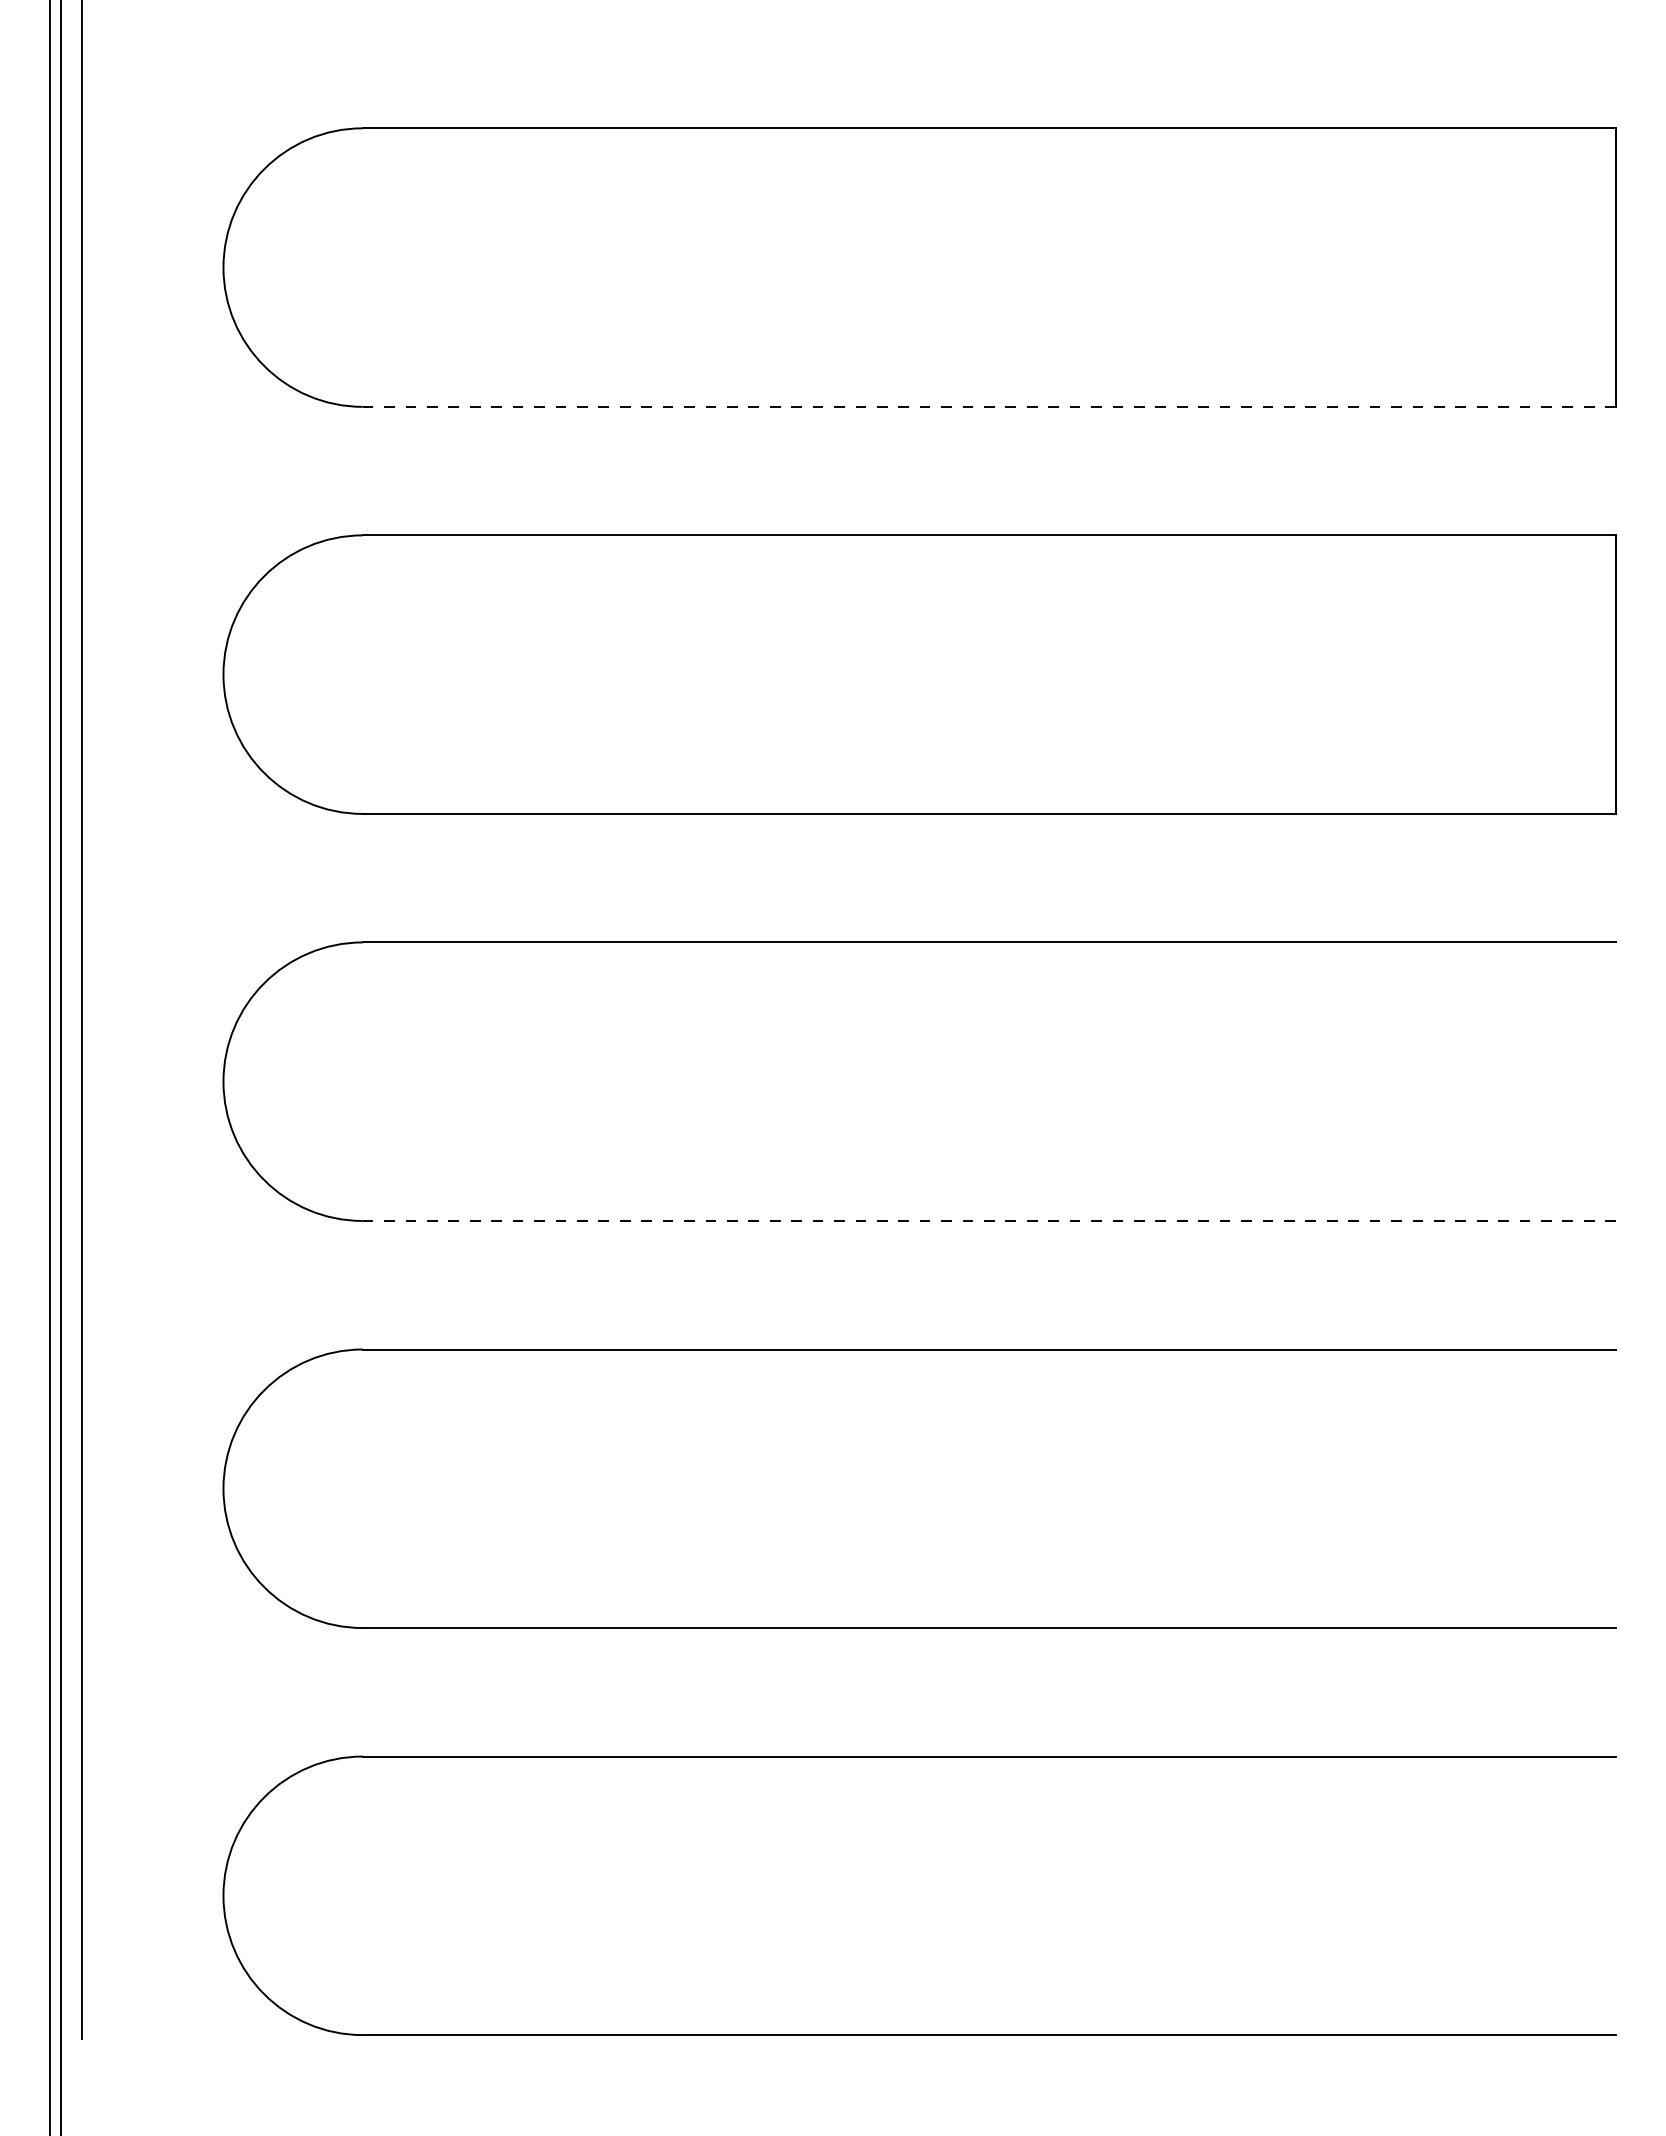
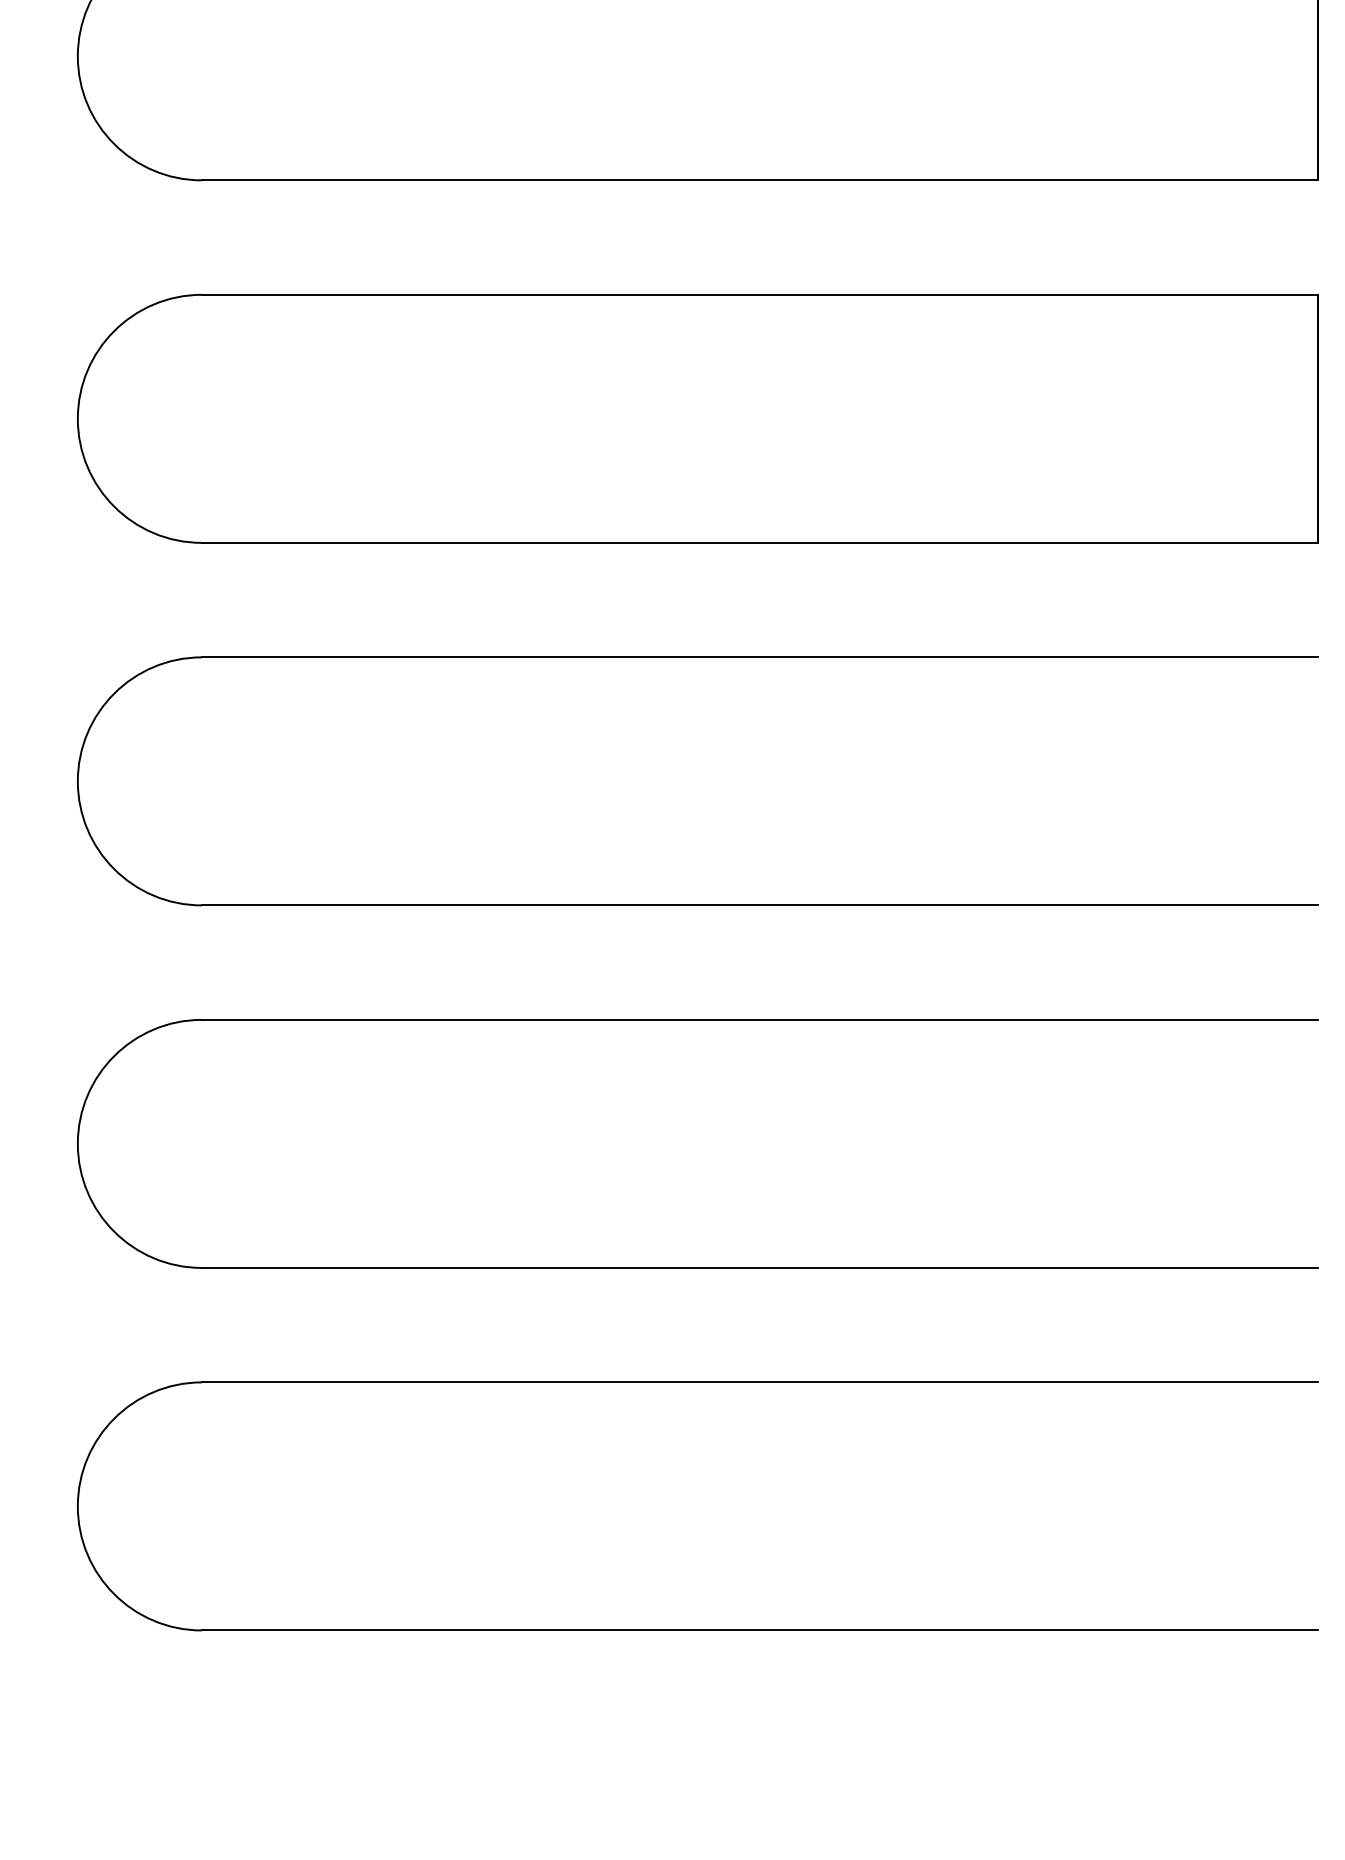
line: (989, 406) -> (760, 180), dashed -> solid
line: (989, 1220) -> (760, 904), dashed -> solid

